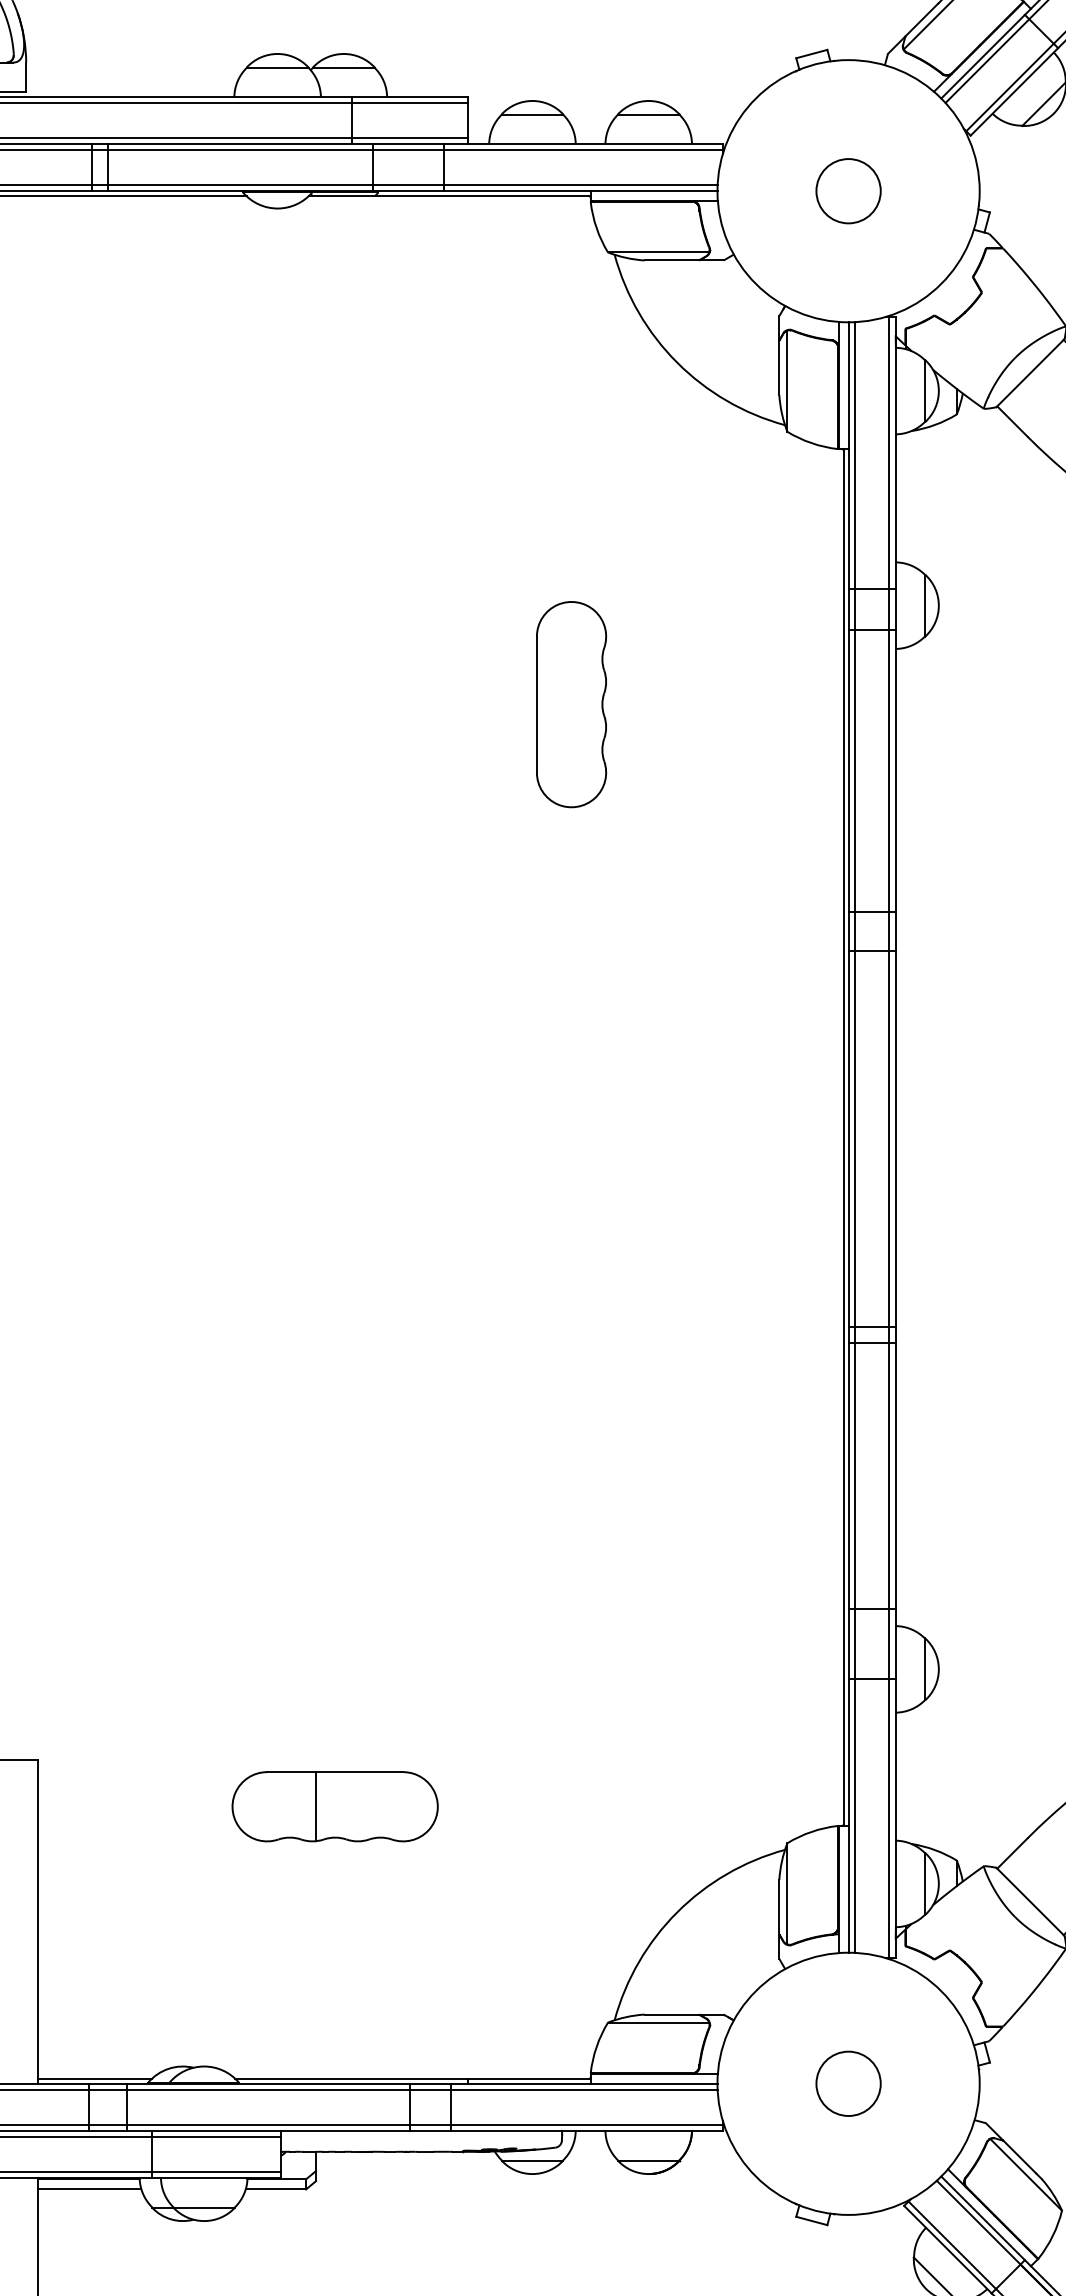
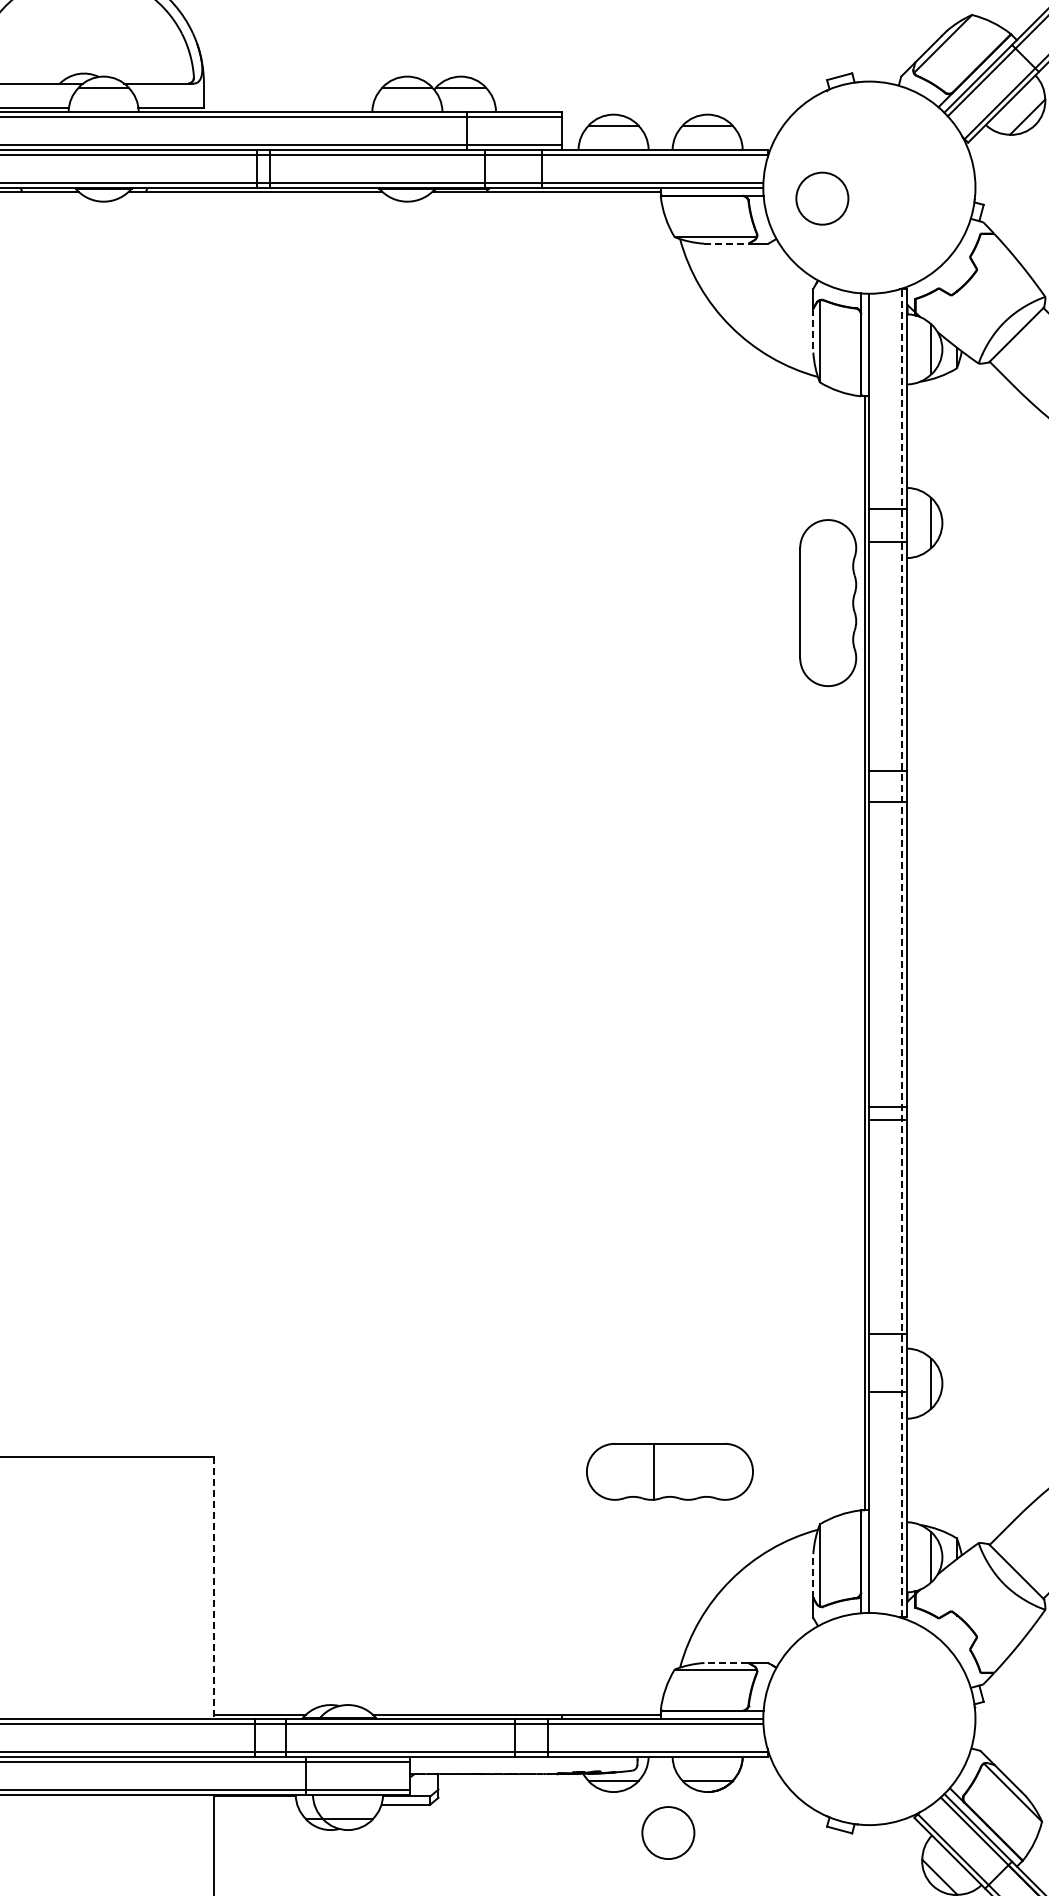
circle: (848, 190) -> (822, 198), moved
line: (672, 260) -> (726, 243), solid -> dashed
line: (779, 367) -> (813, 330), solid -> dashed
part: (571, 703) -> (828, 602), moved
line: (889, 1136) -> (902, 952), solid -> dashed
line: (854, 1137) -> (874, 953), removed
part: (334, 1806) -> (669, 1471), moved
line: (779, 1907) -> (813, 1576), solid -> dashed
line: (37, 1922) -> (213, 1588), solid -> dashed
line: (672, 2015) -> (726, 1663), solid -> dashed
circle: (848, 2083) -> (668, 1832), moved
line: (89, 2189) -> (255, 1804), removed

